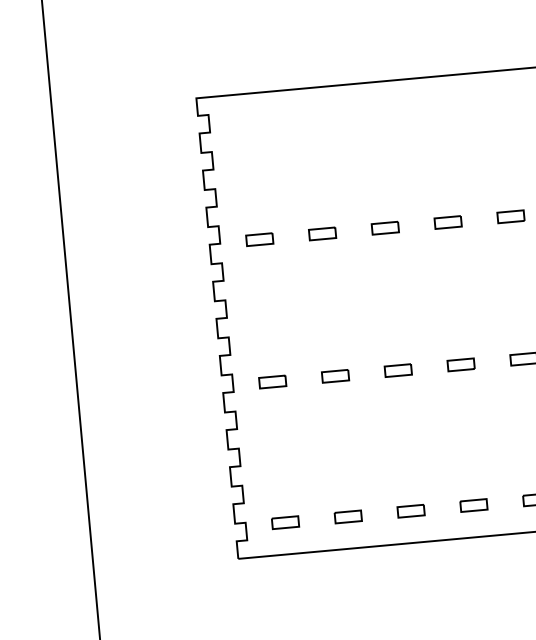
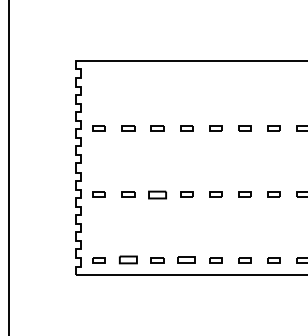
part: (398, 369) -> (157, 194), size x1.4
part: (473, 506) -> (186, 260), size x1.4
part: (348, 517) -> (128, 260), size x1.4

